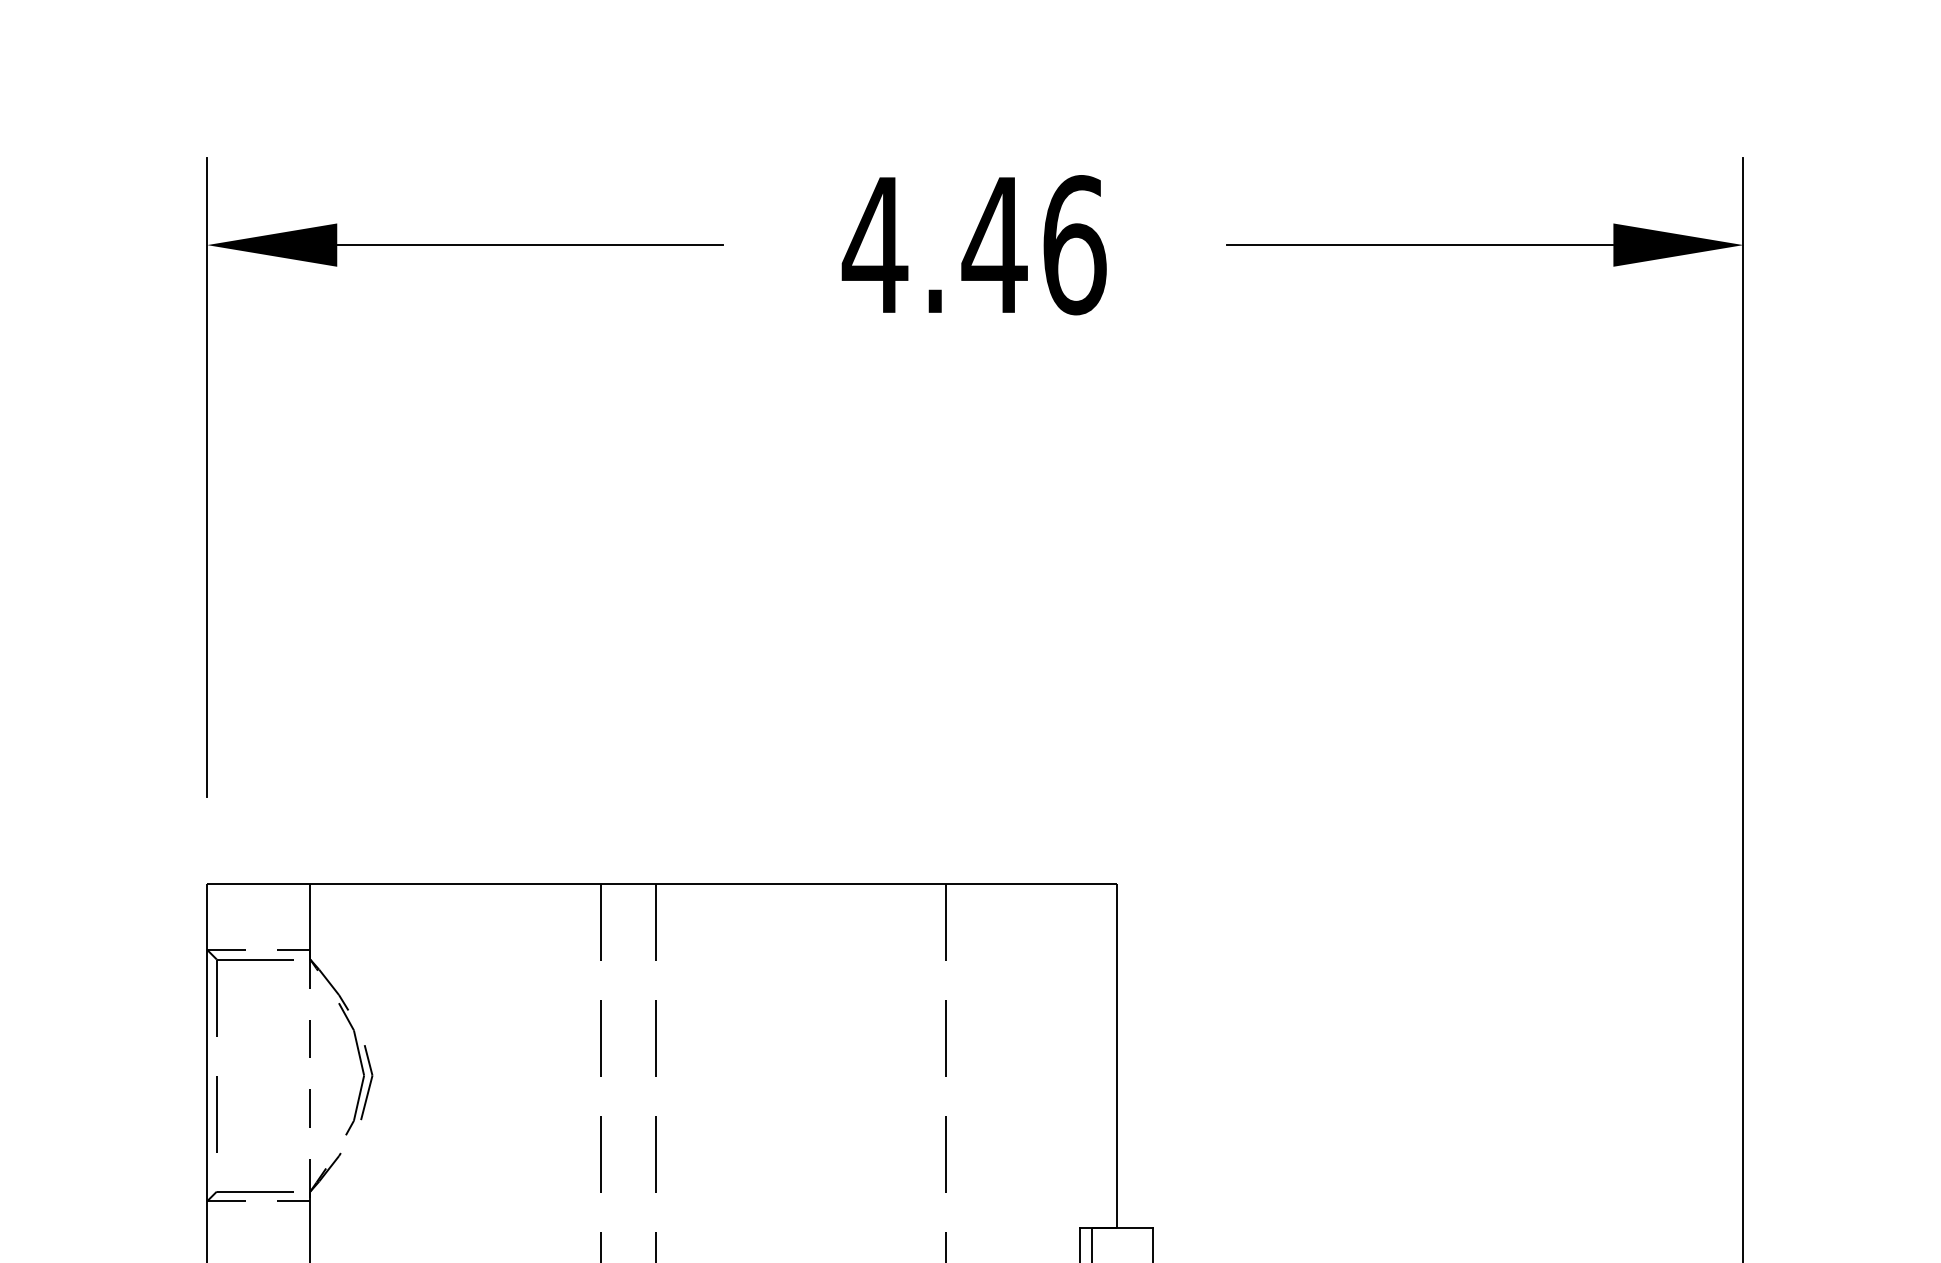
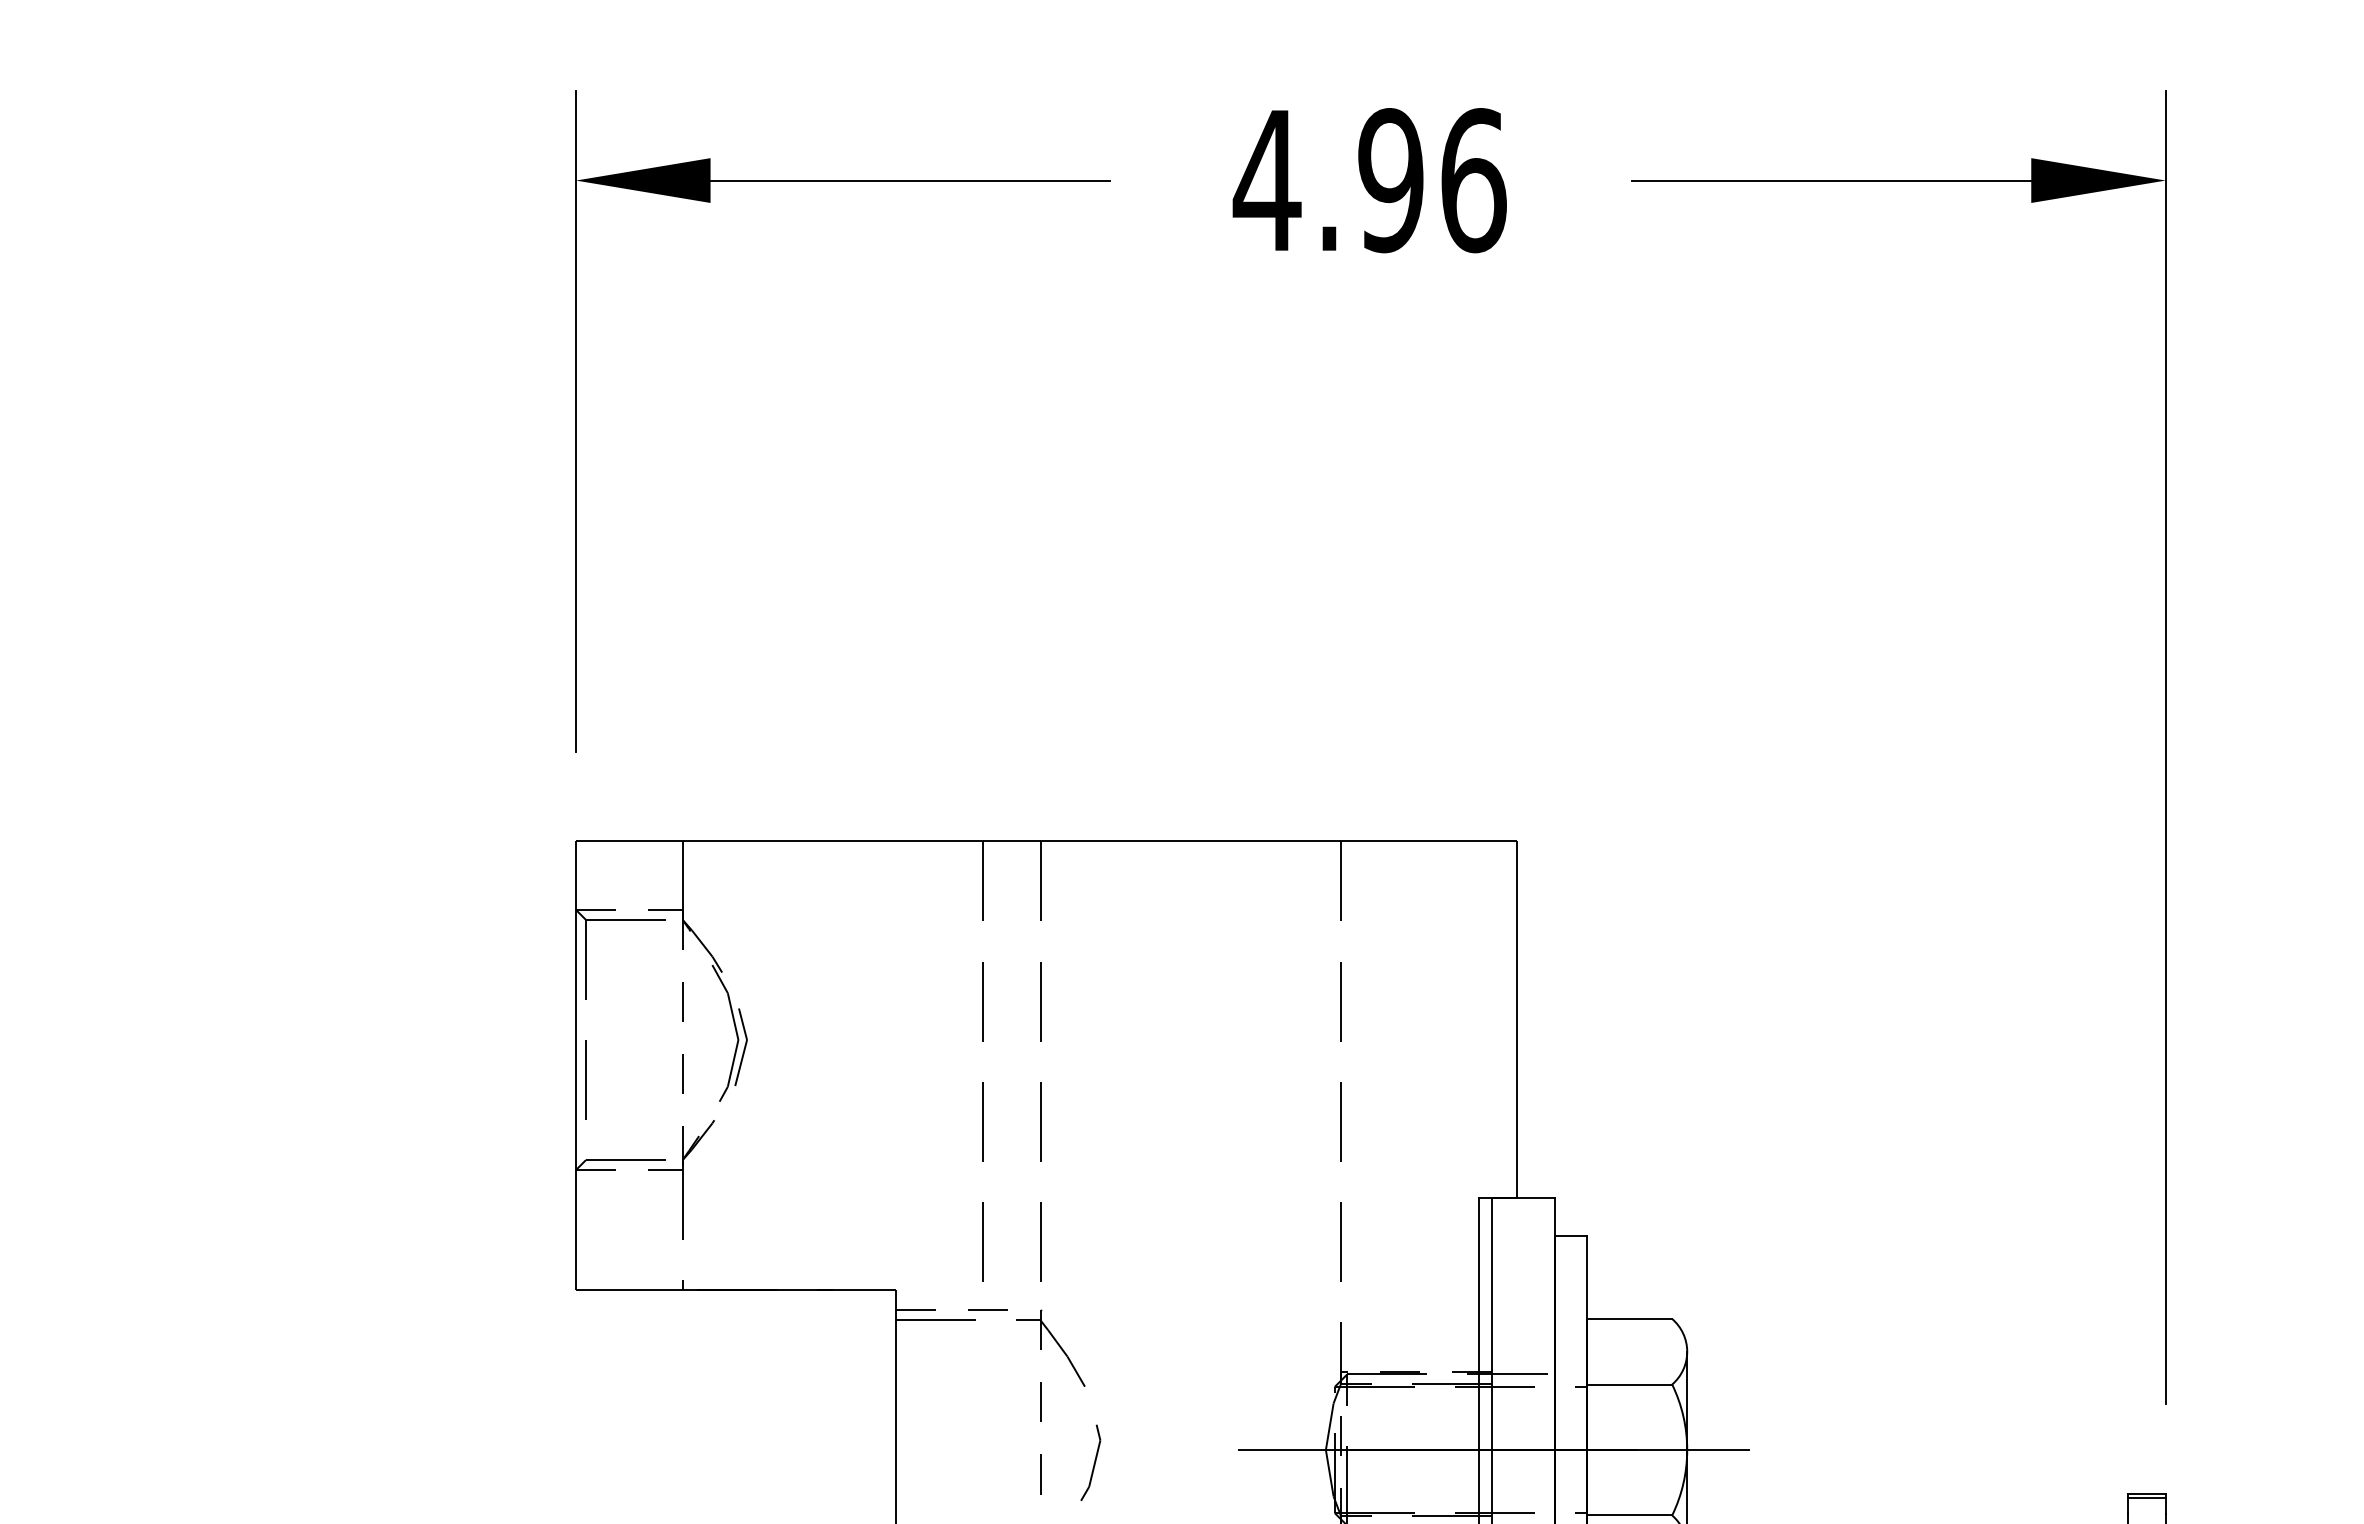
text: (994, 245) -> (1390, 180), 4.46 -> 4.96

